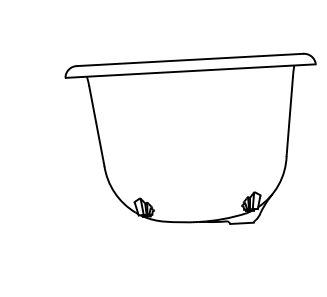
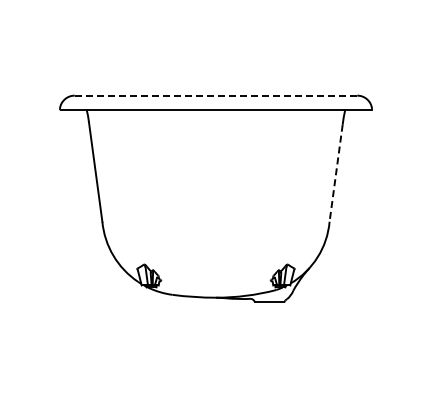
line: (190, 59) -> (216, 95), solid -> dashed
line: (290, 117) -> (336, 173), solid -> dashed

